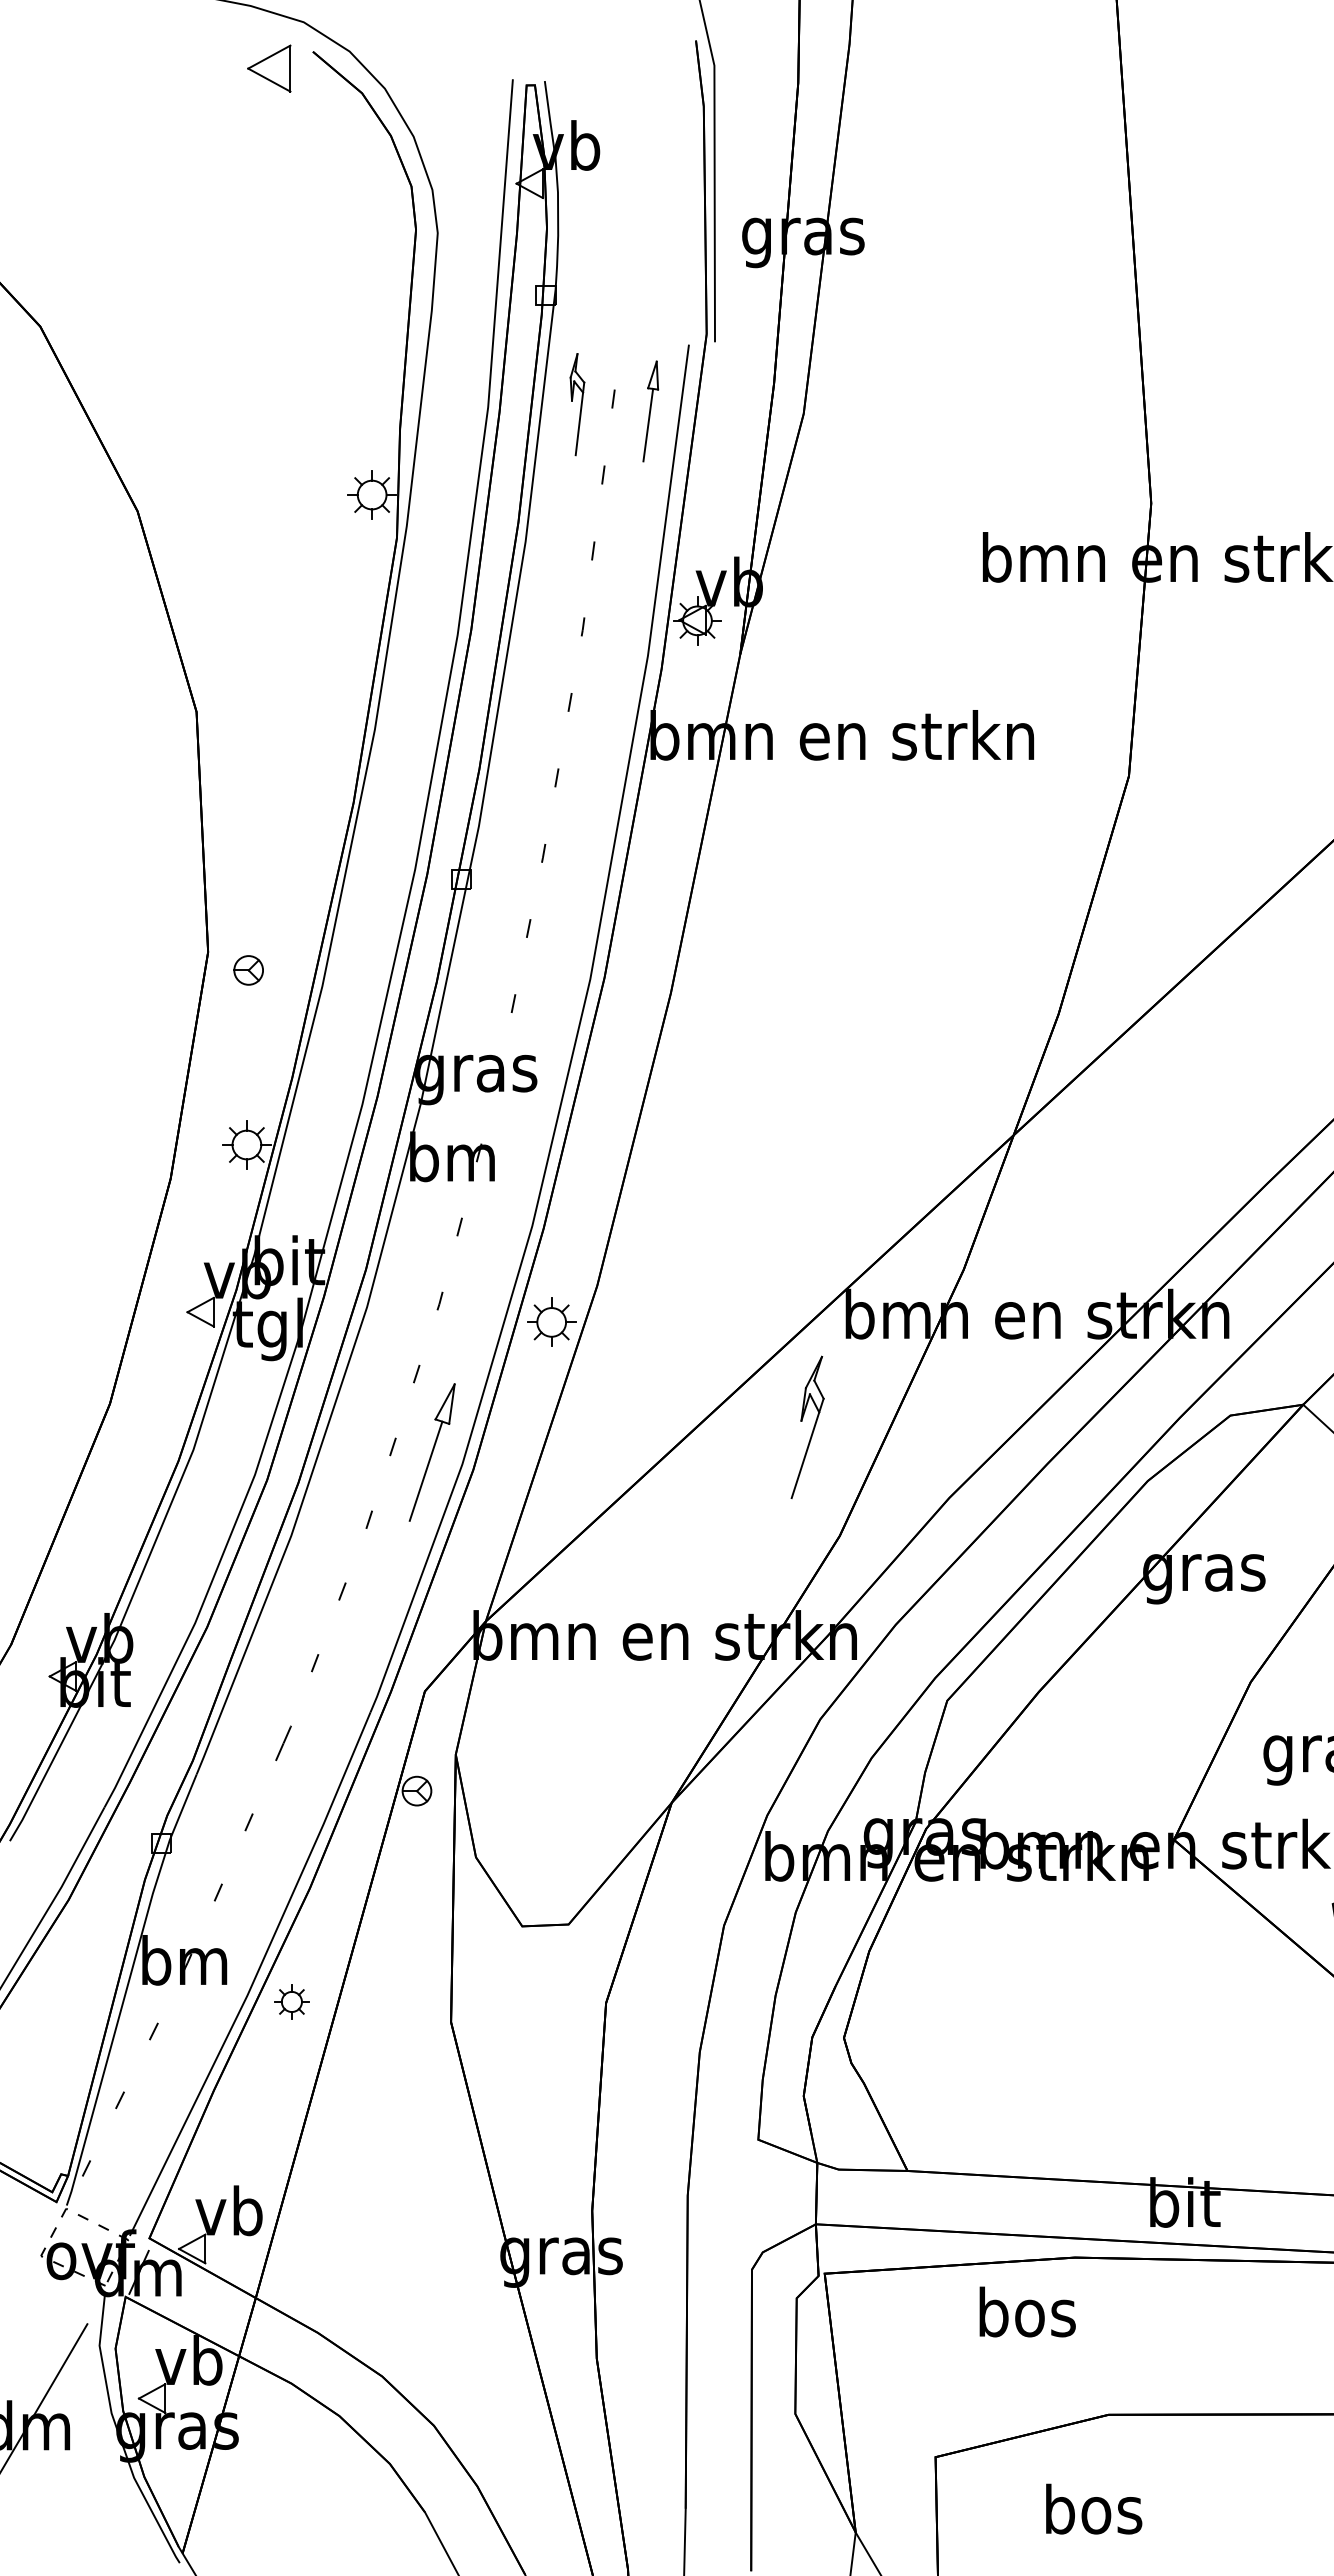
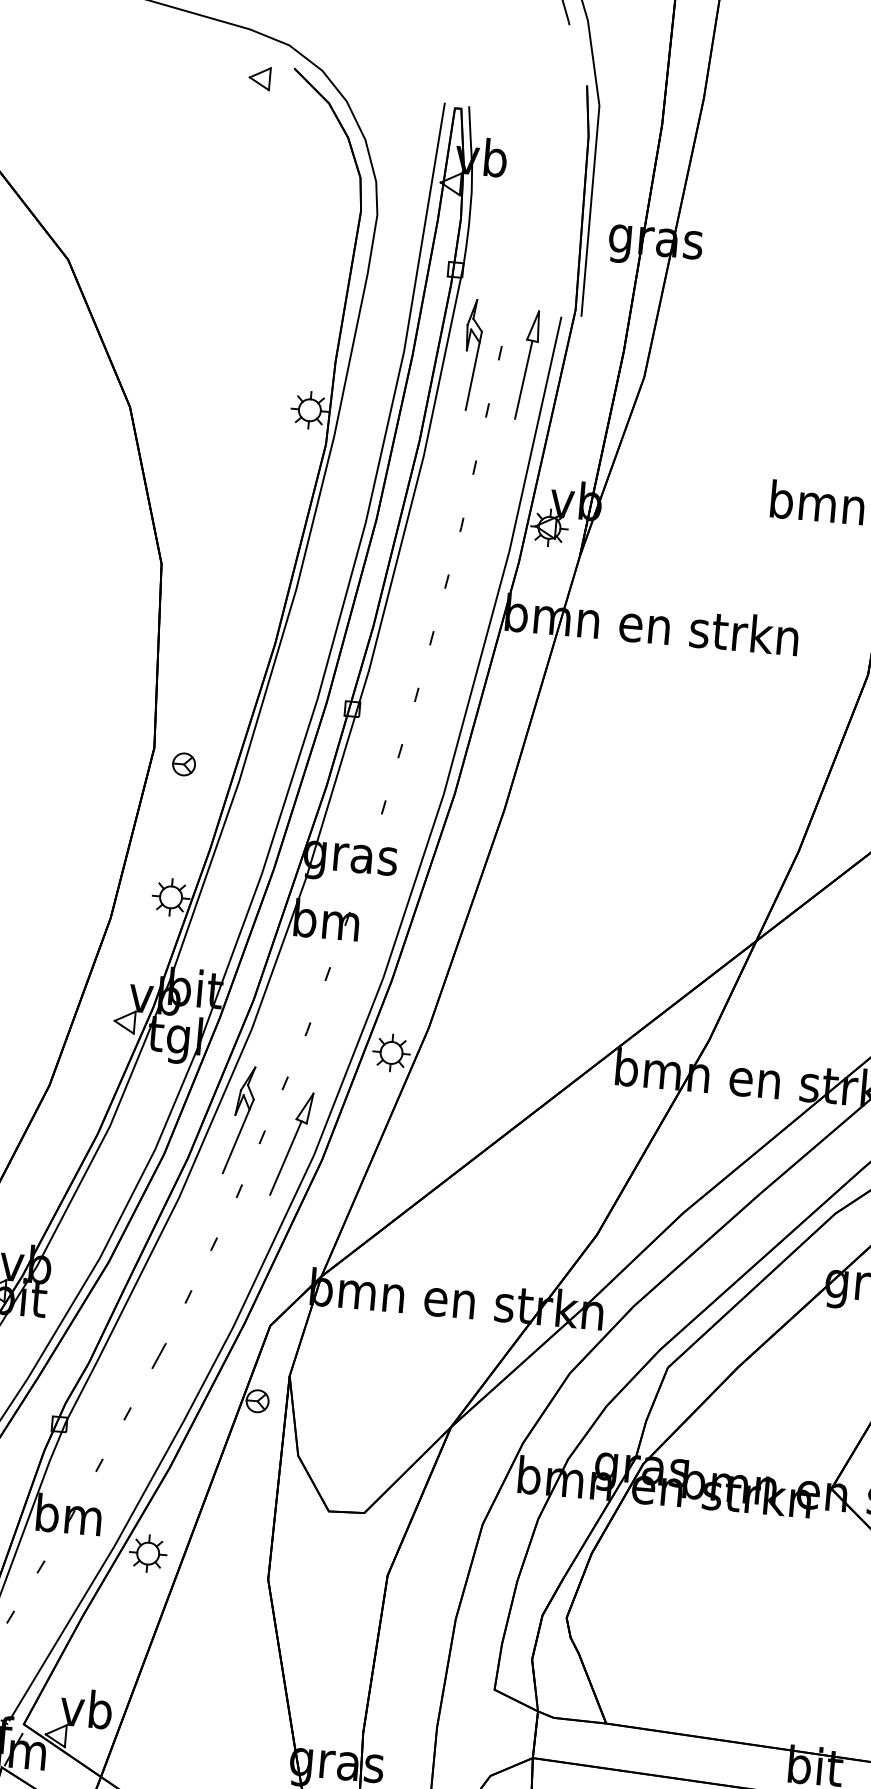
part: (268, 68) -> (259, 78), size x0.62
part: (577, 404) -> (472, 354), size x1.43
part: (650, 411) -> (527, 365), size x1.43
part: (807, 1426) -> (239, 1119), moved
part: (291, 2001) -> (147, 1553), size x1.43

